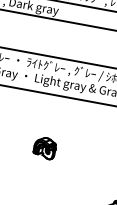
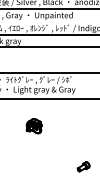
part: (44, 148) -> (33, 126), moved

